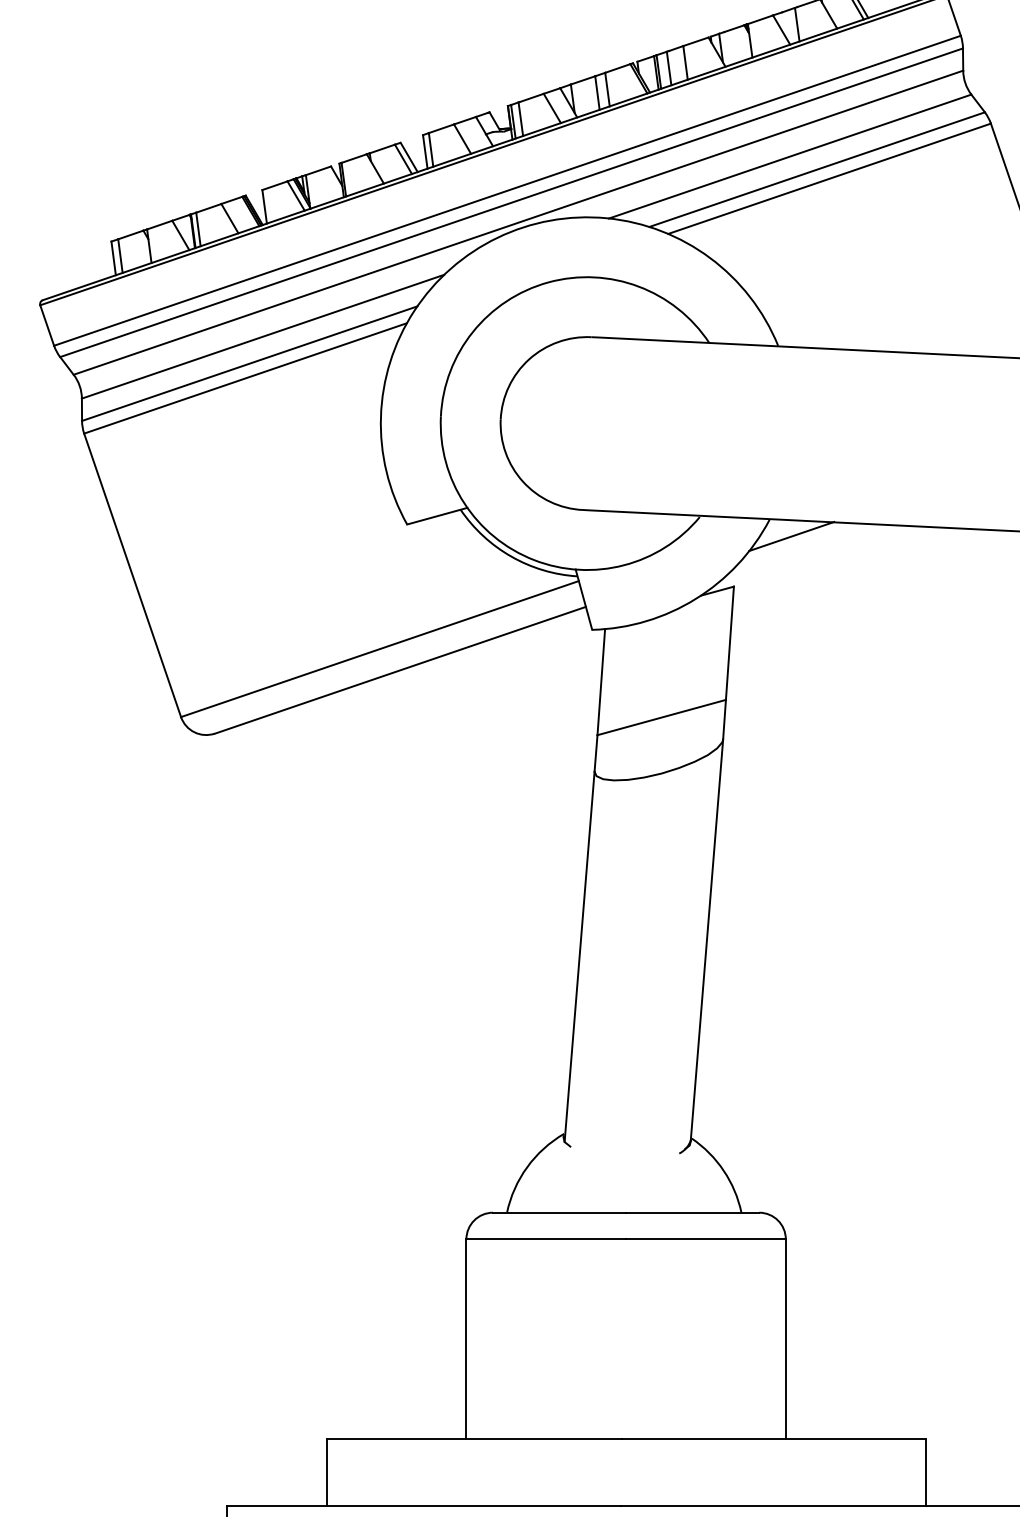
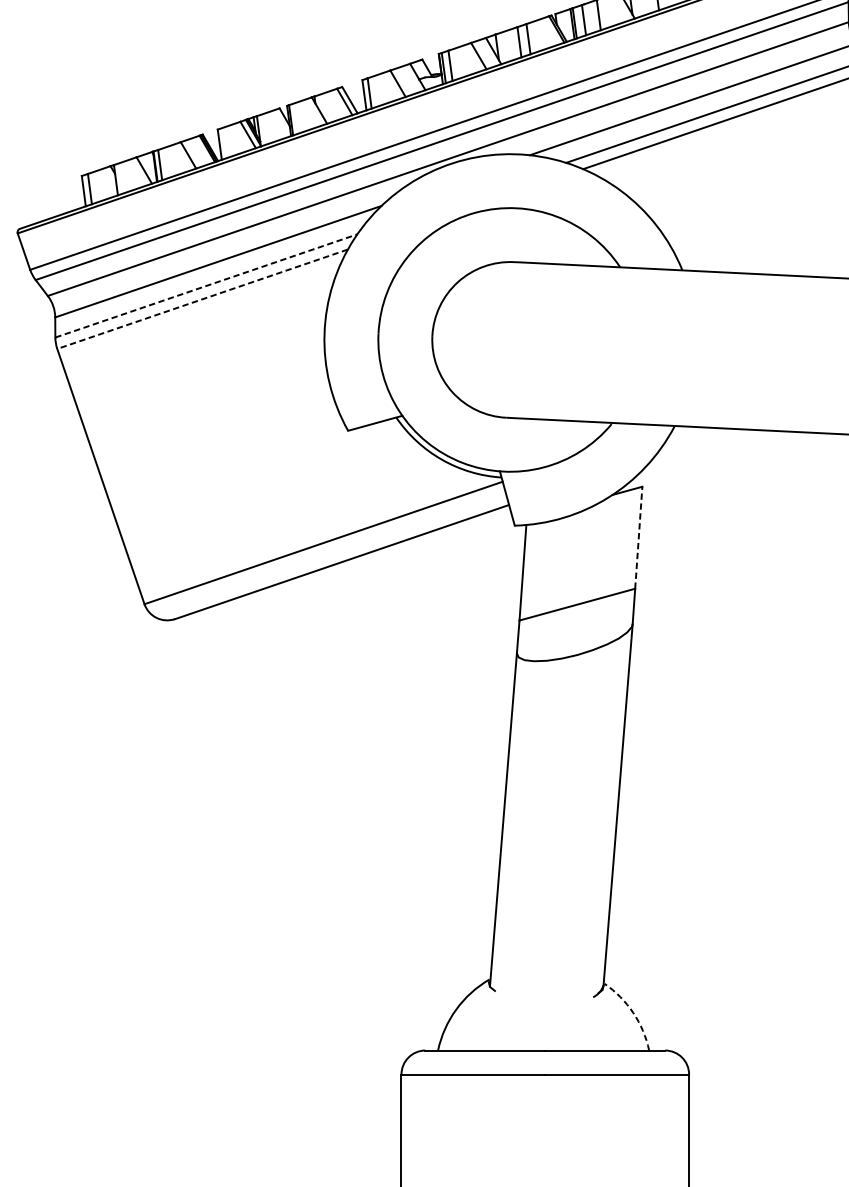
line: (250, 363) -> (207, 285), solid -> dashed
line: (245, 378) -> (202, 299), solid -> dashed
line: (791, 535) -> (694, 440), removed
line: (729, 643) -> (638, 537), solid -> dashed
arc: (723, 1170) -> (632, 1012), solid -> dashed

